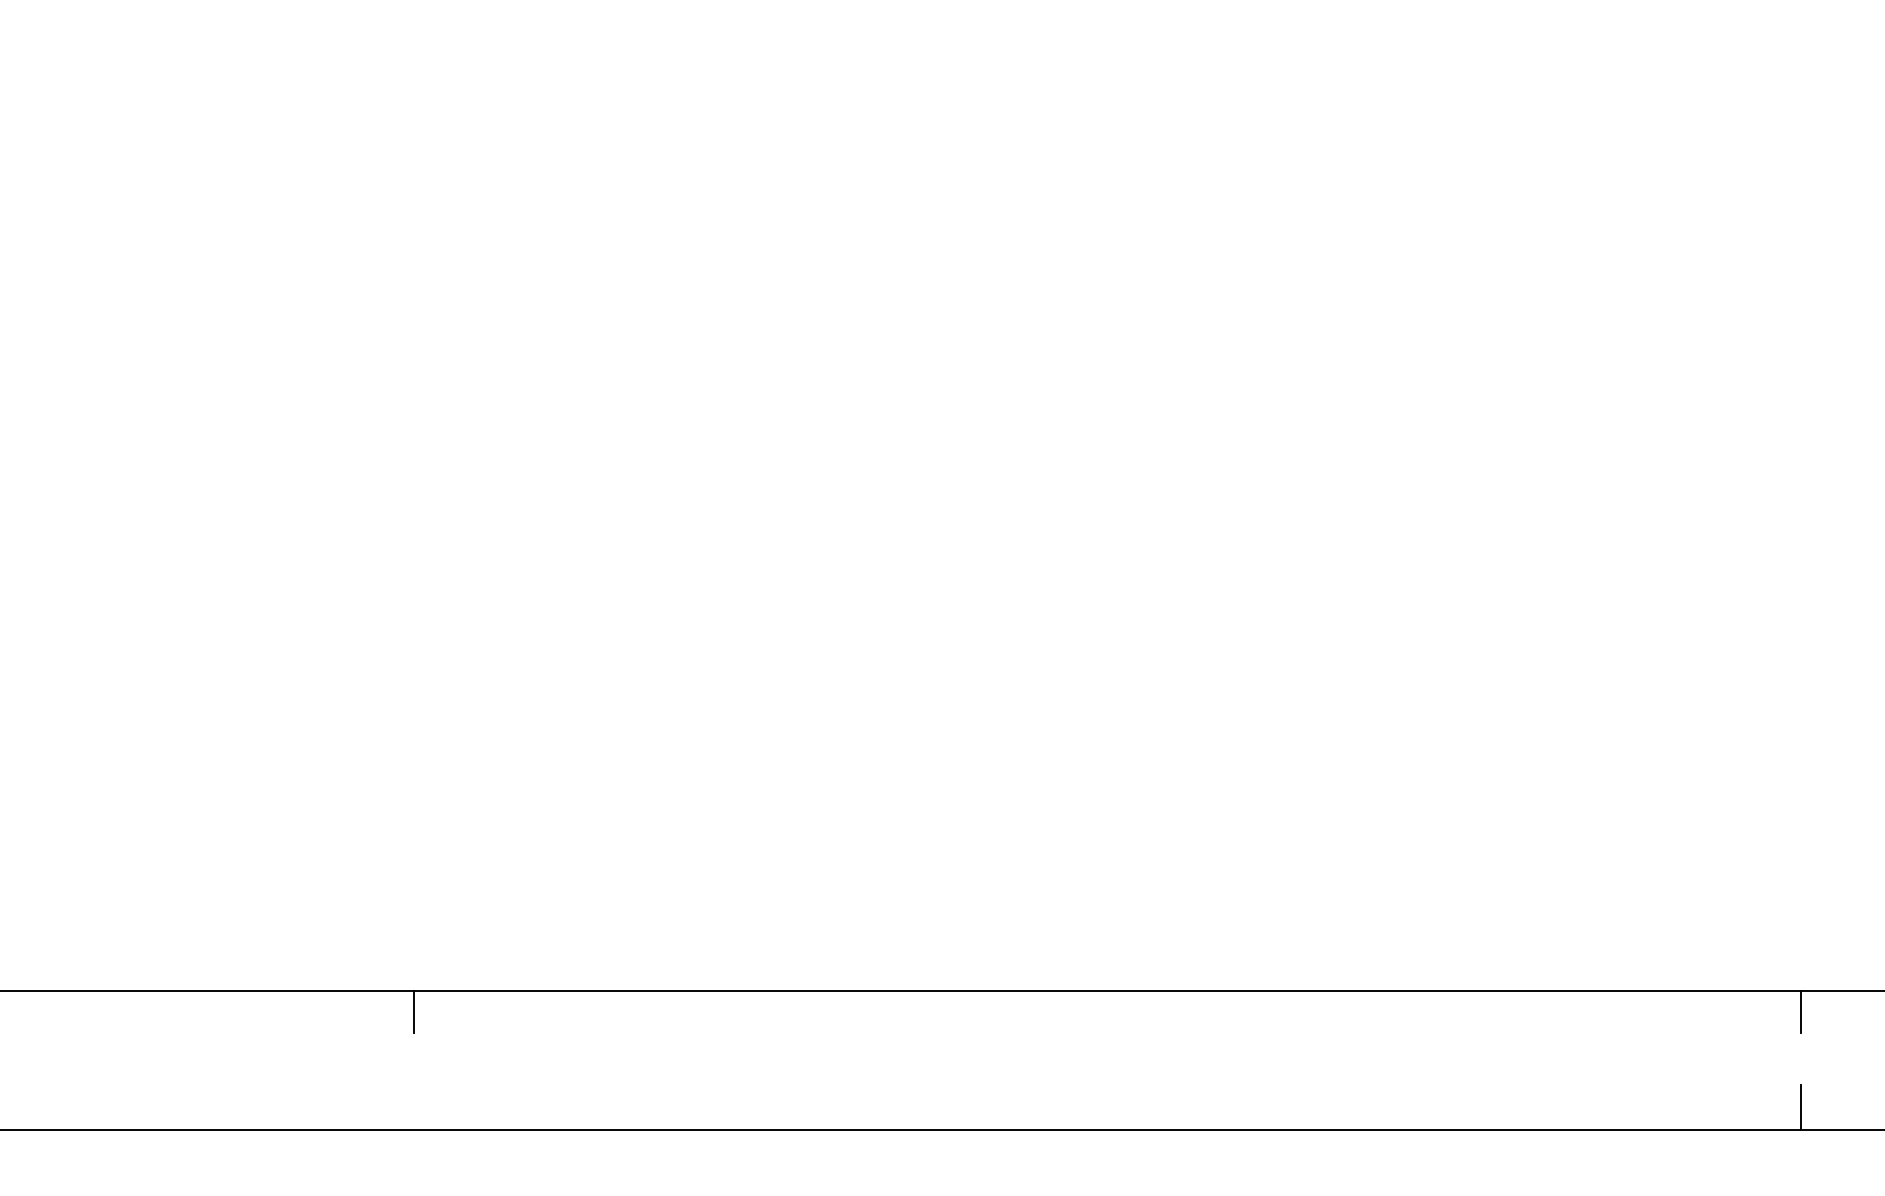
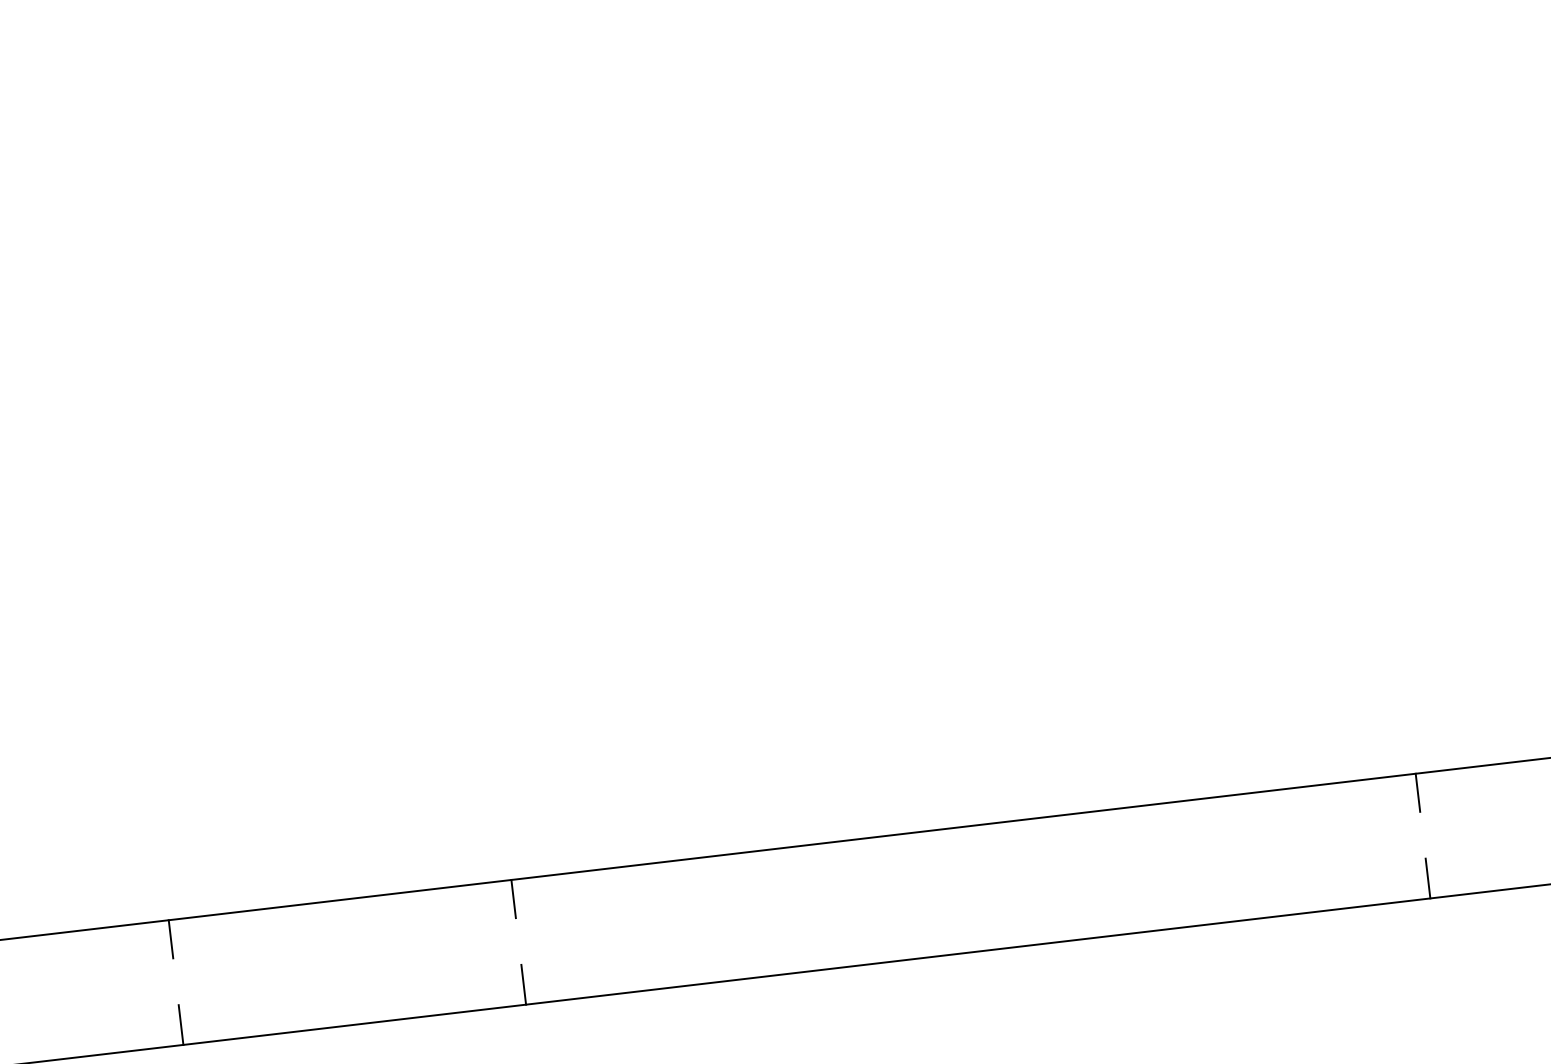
line: (33, 1012) -> (171, 939), added
line: (1419, 1012) -> (1417, 793), added
line: (33, 1107) -> (181, 1024), added
line: (414, 1107) -> (524, 984), added
line: (1419, 1107) -> (1427, 878), added

